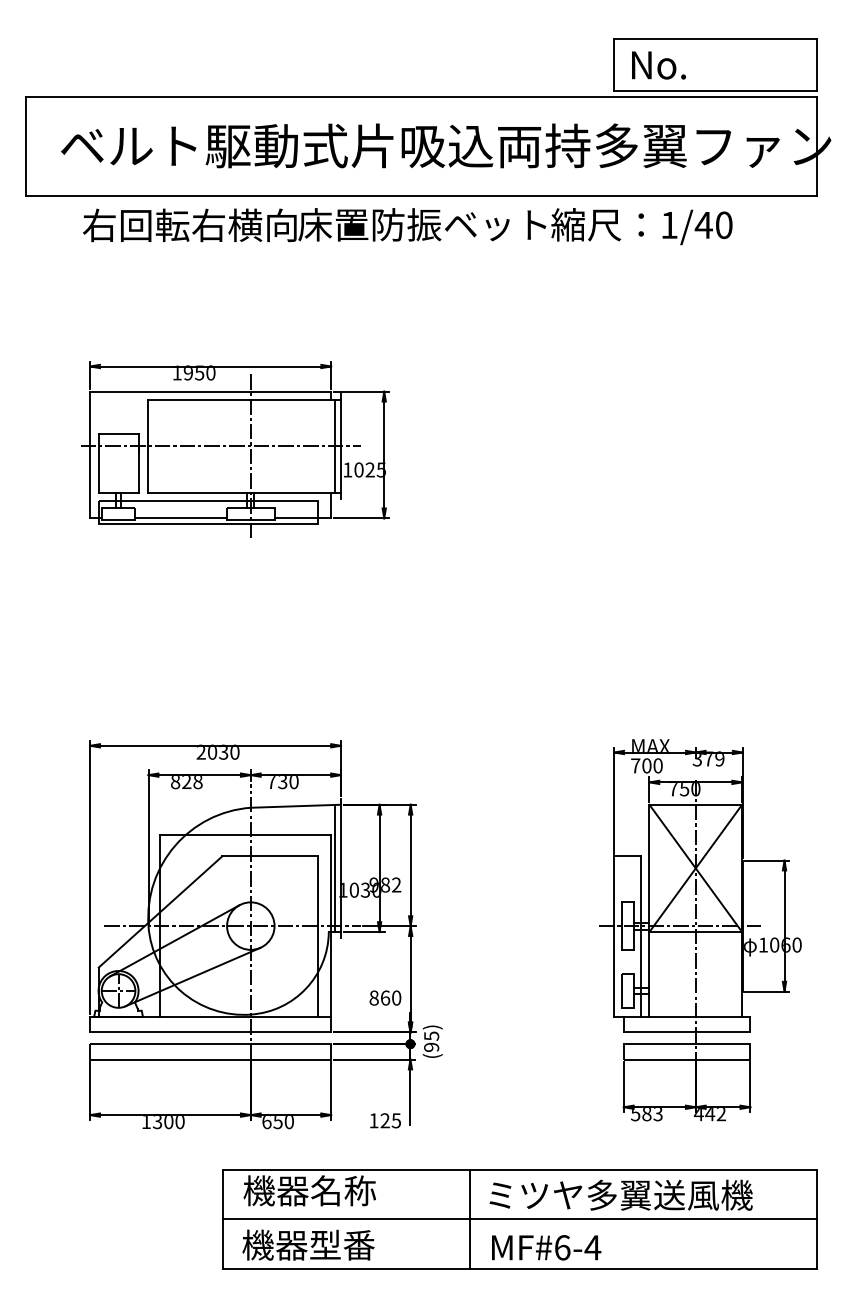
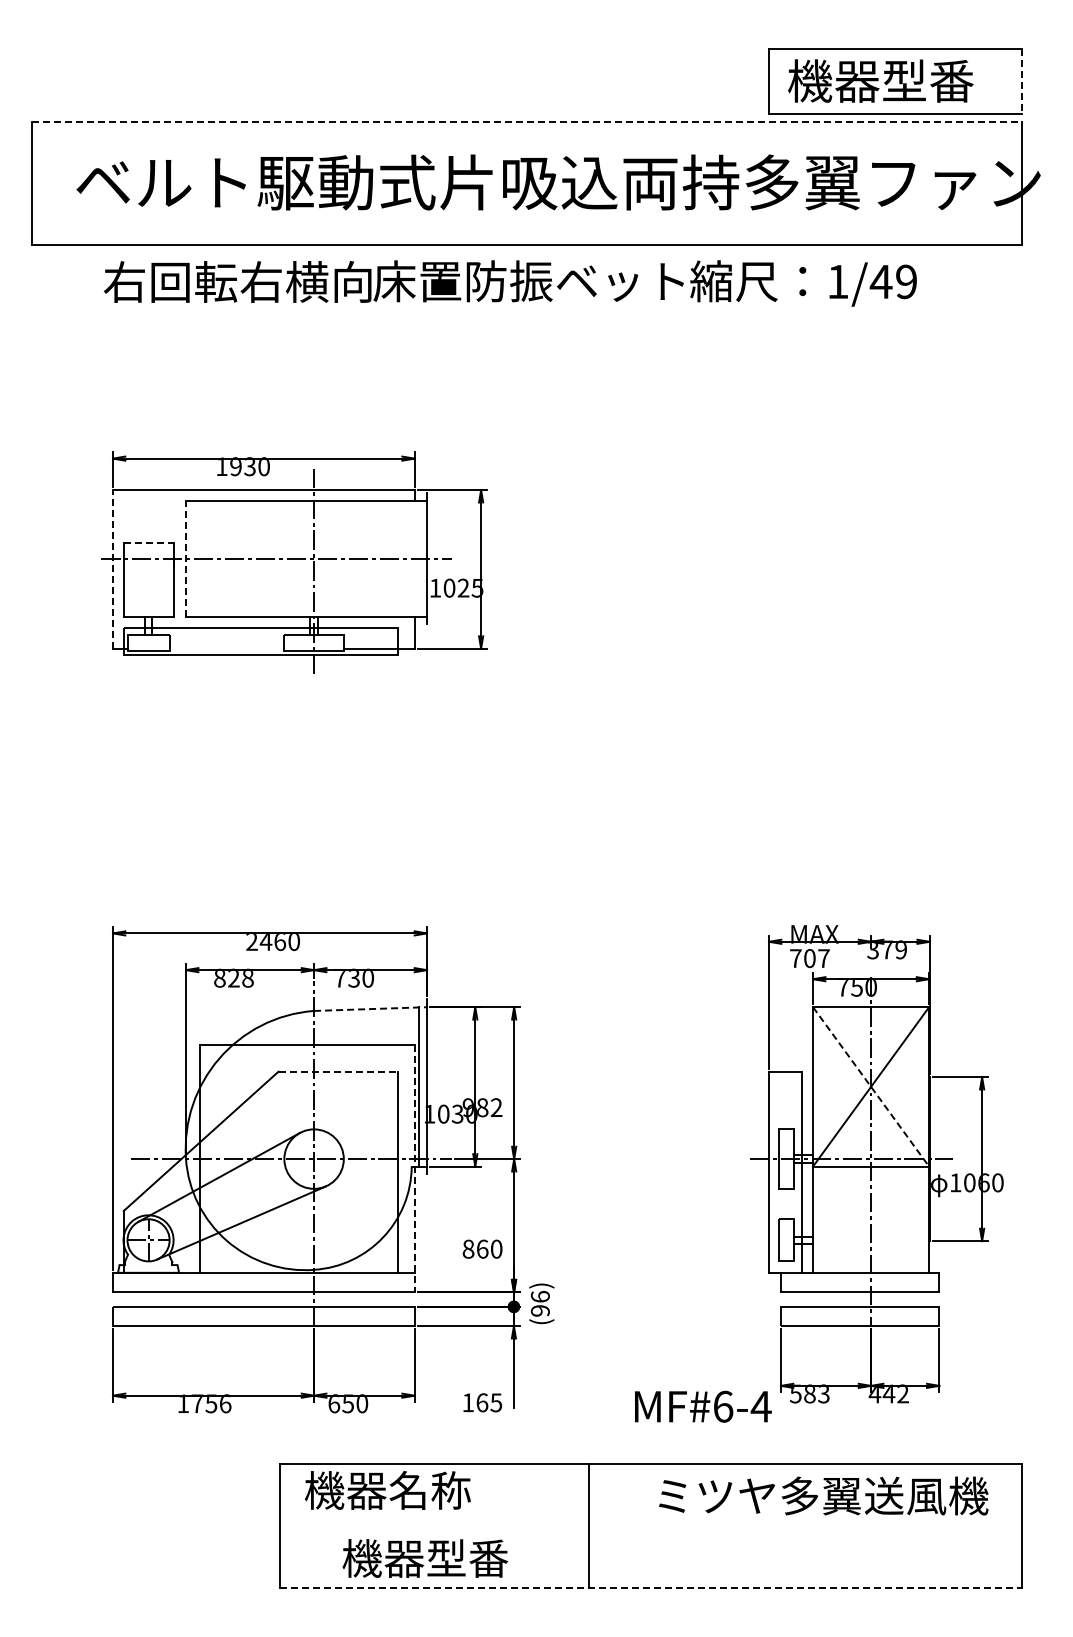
text: (703, 64) -> (880, 80), No. -> 機器型番
line: (816, 65) -> (1022, 81), solid -> dashed
line: (421, 97) -> (527, 121), solid -> dashed
text: (724, 224) -> (906, 281), 1/40 -> 1/49
text: (200, 372) -> (250, 466), 1950 -> 1930
line: (119, 434) -> (149, 543), solid -> dashed
line: (148, 446) -> (186, 558), solid -> dashed
line: (335, 446) -> (419, 558), removed
line: (89, 454) -> (112, 568), solid -> dashed
line: (180, 518) -> (226, 648), removed
text: (217, 753) -> (272, 942), 2030 -> 2460
text: (657, 765) -> (823, 958), 700 -> 707
line: (296, 806) -> (371, 1009), solid -> dashed
line: (270, 856) -> (338, 1071), solid -> dashed
line: (696, 868) -> (871, 1086), solid -> dashed
line: (331, 934) -> (414, 1169), solid -> dashed
text: (430, 1035) -> (539, 1296), (95) -> (96)
text: (385, 1120) -> (482, 1402), 125 -> 165
text: (168, 1121) -> (211, 1403), 1300 -> 1756
text: (621, 1194) -> (823, 1495), moved
line: (519, 1219) -> (650, 1526), removed
text: (308, 1245) -> (425, 1558), moved
text: (546, 1247) -> (703, 1406), moved
line: (520, 1268) -> (651, 1587), solid -> dashed

